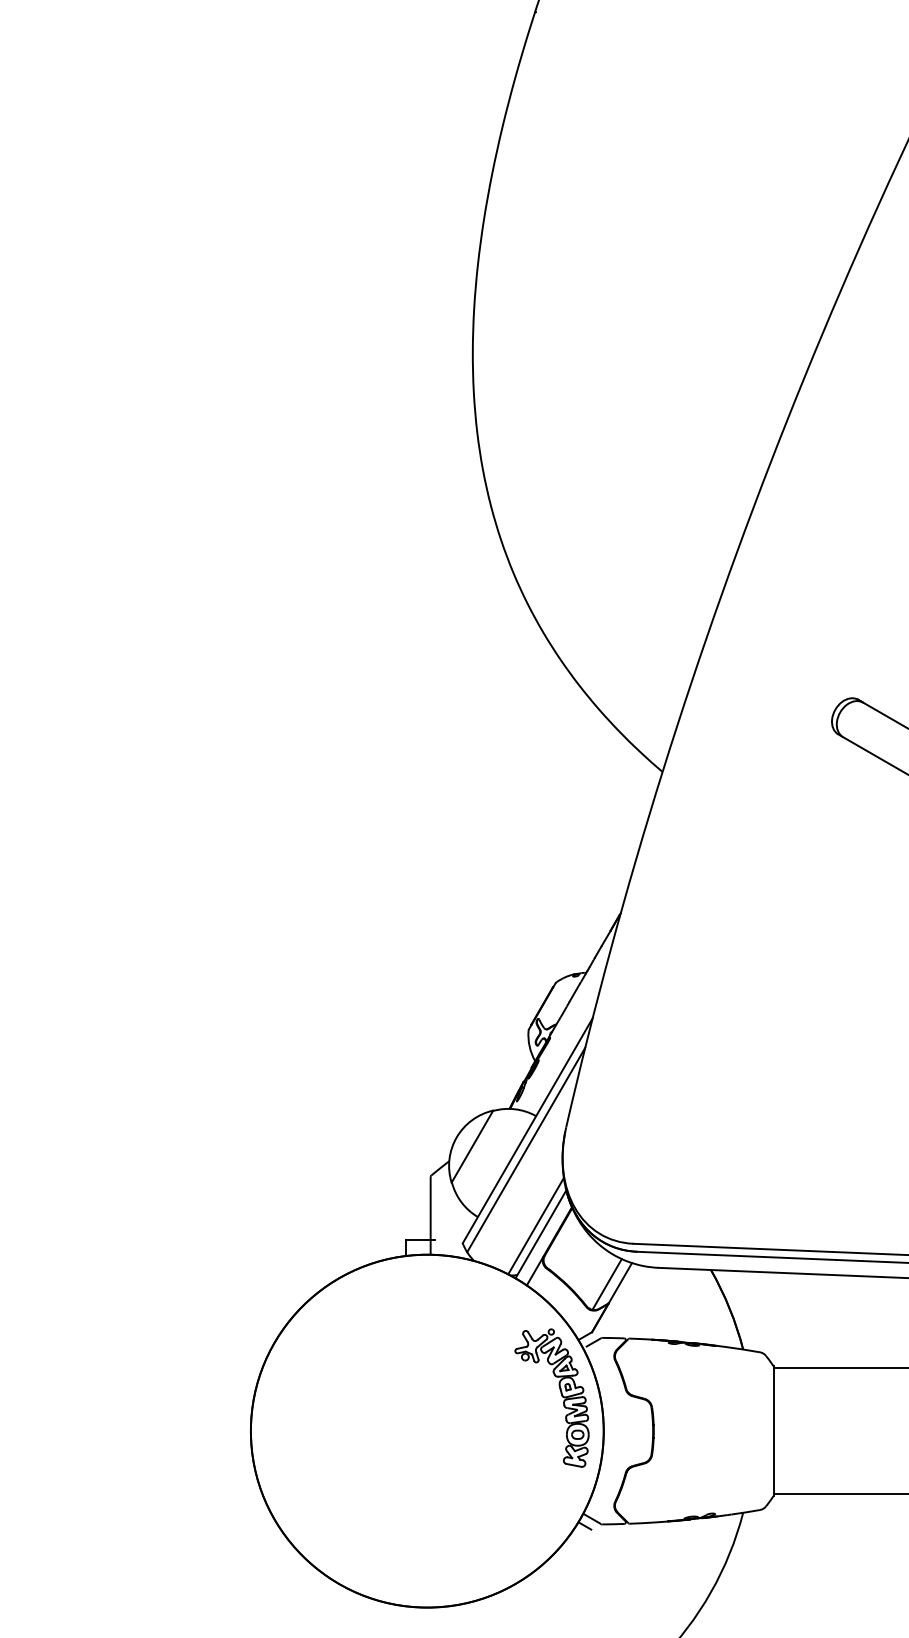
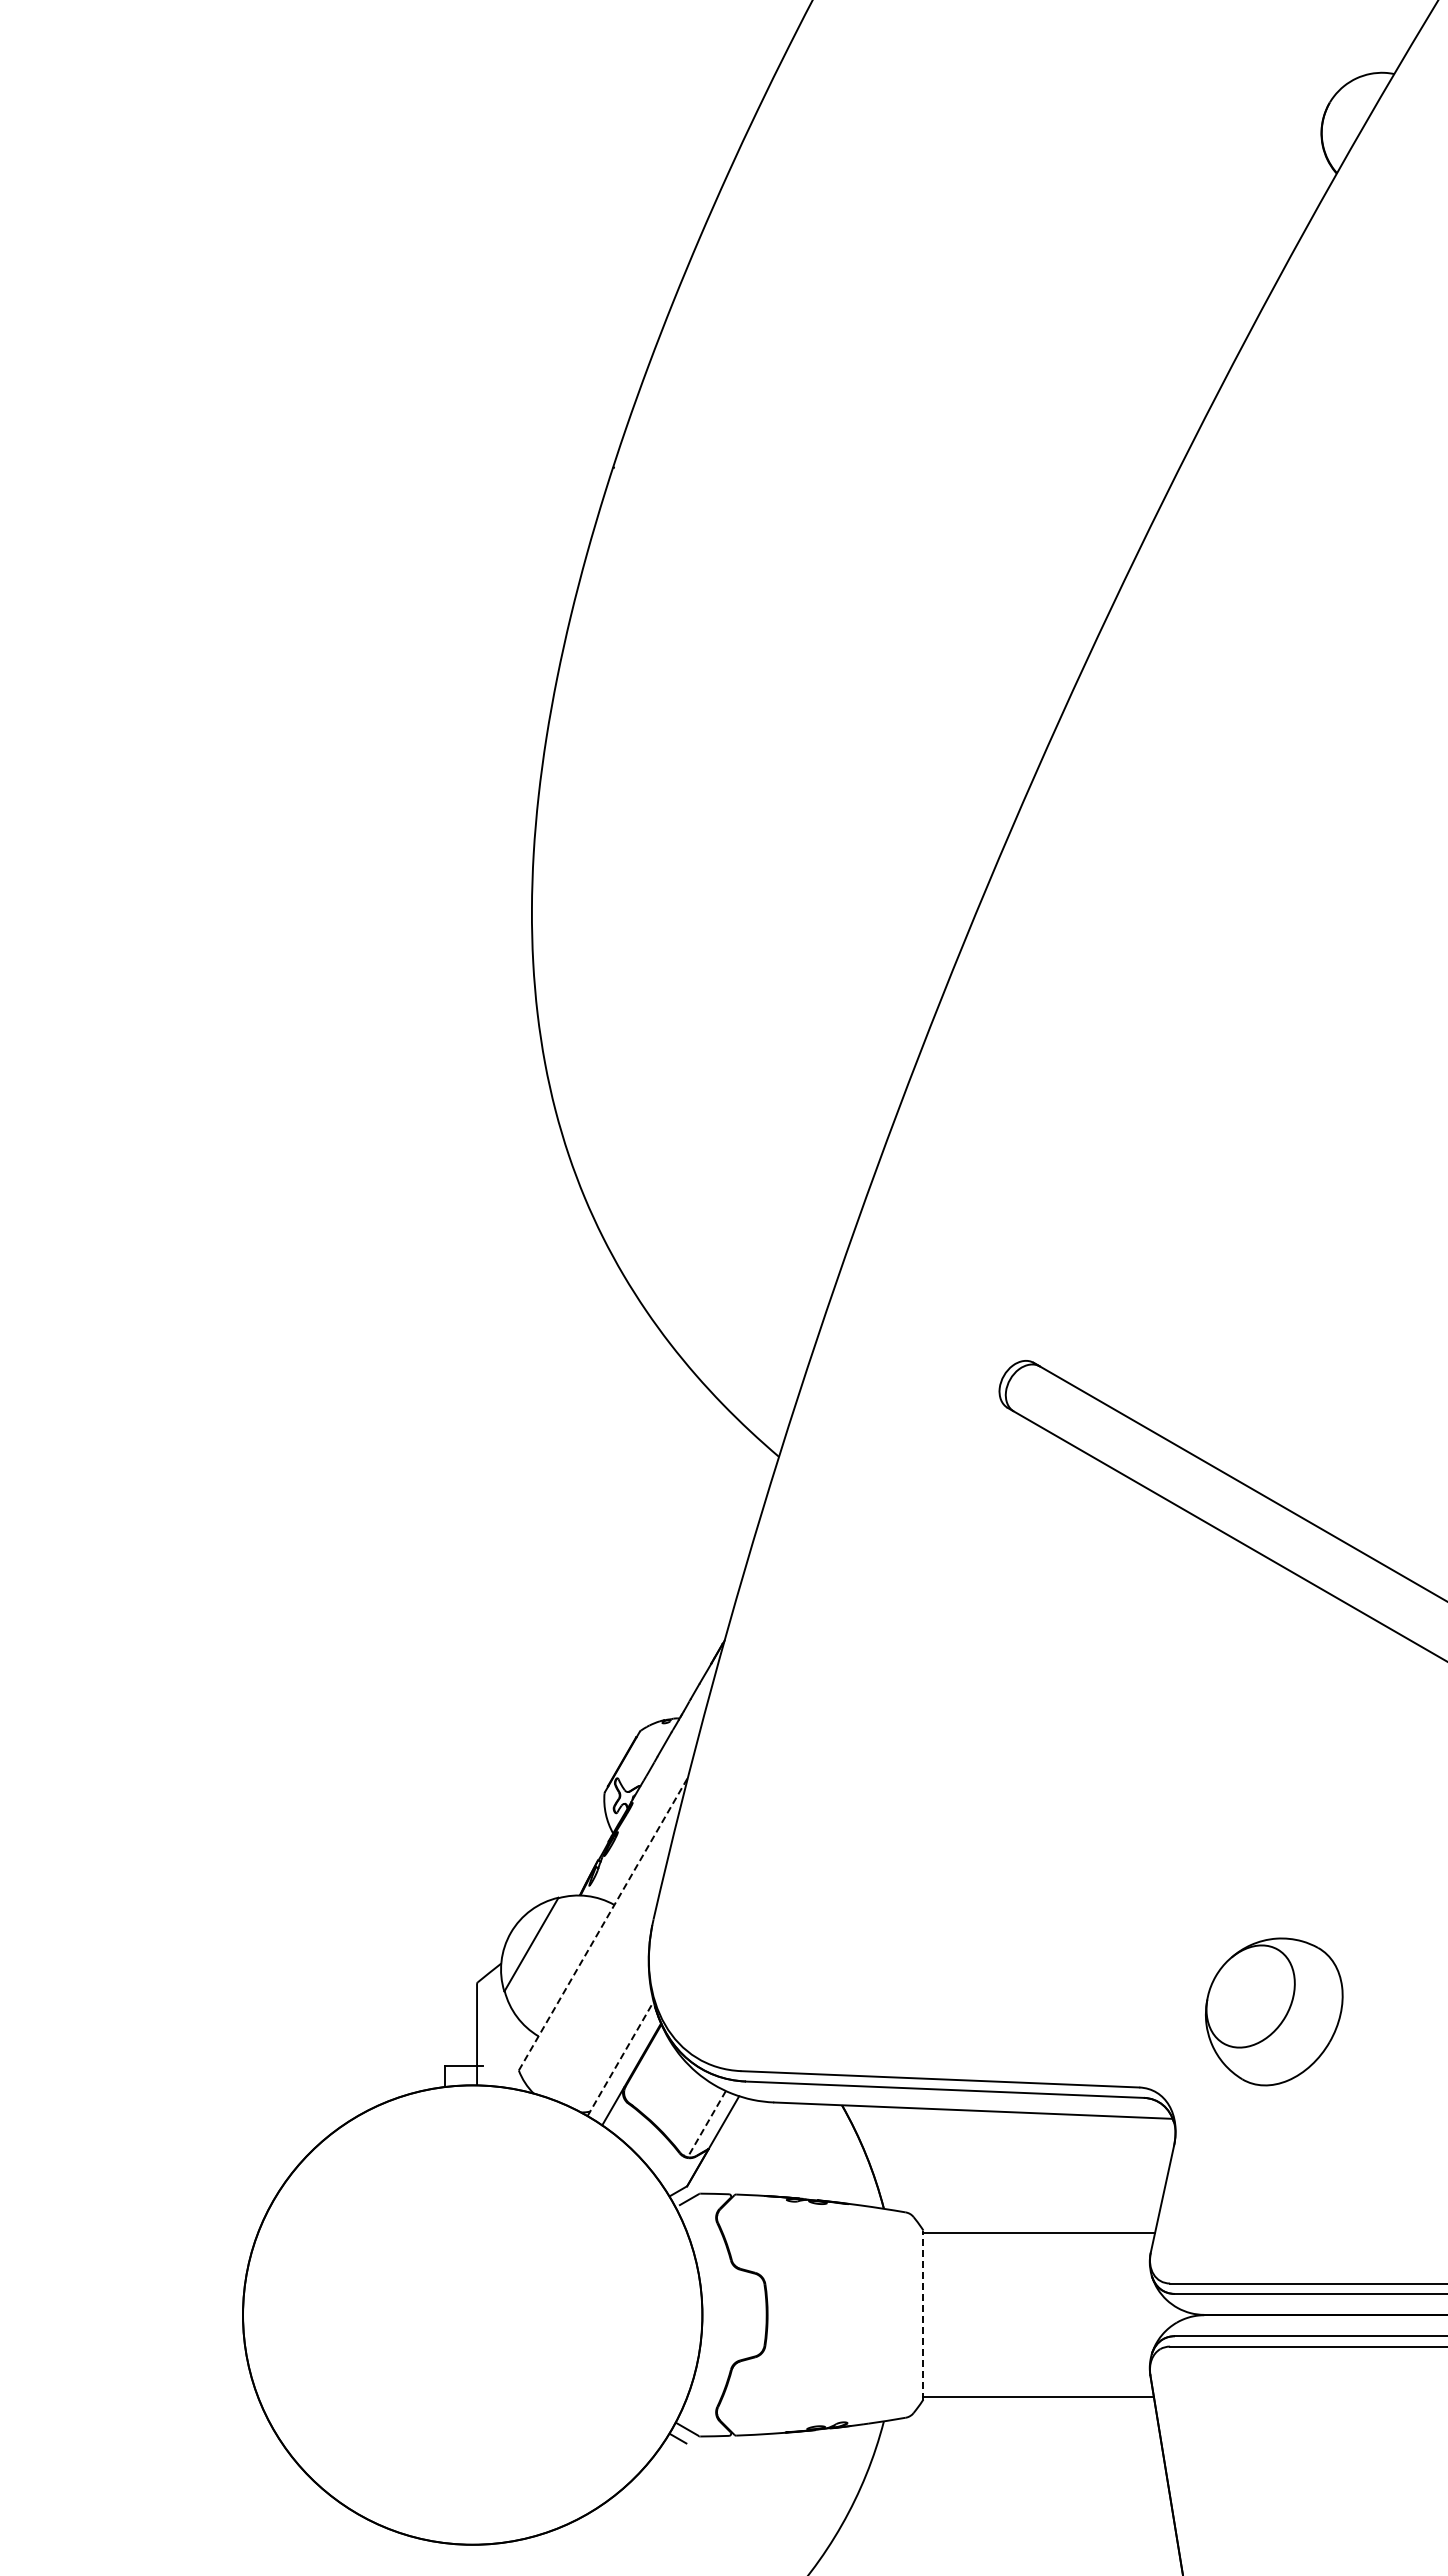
line: (527, 1130) -> (603, 1923), solid -> dashed
line: (526, 1149) -> (601, 1948), removed
line: (536, 1225) -> (614, 2047), removed
line: (540, 1234) -> (620, 2058), solid -> dashed
line: (606, 1284) -> (706, 2124), solid -> dashed
part: (560, 1393) -> (646, 2266), removed
line: (773, 1431) -> (923, 2315), solid -> dashed

